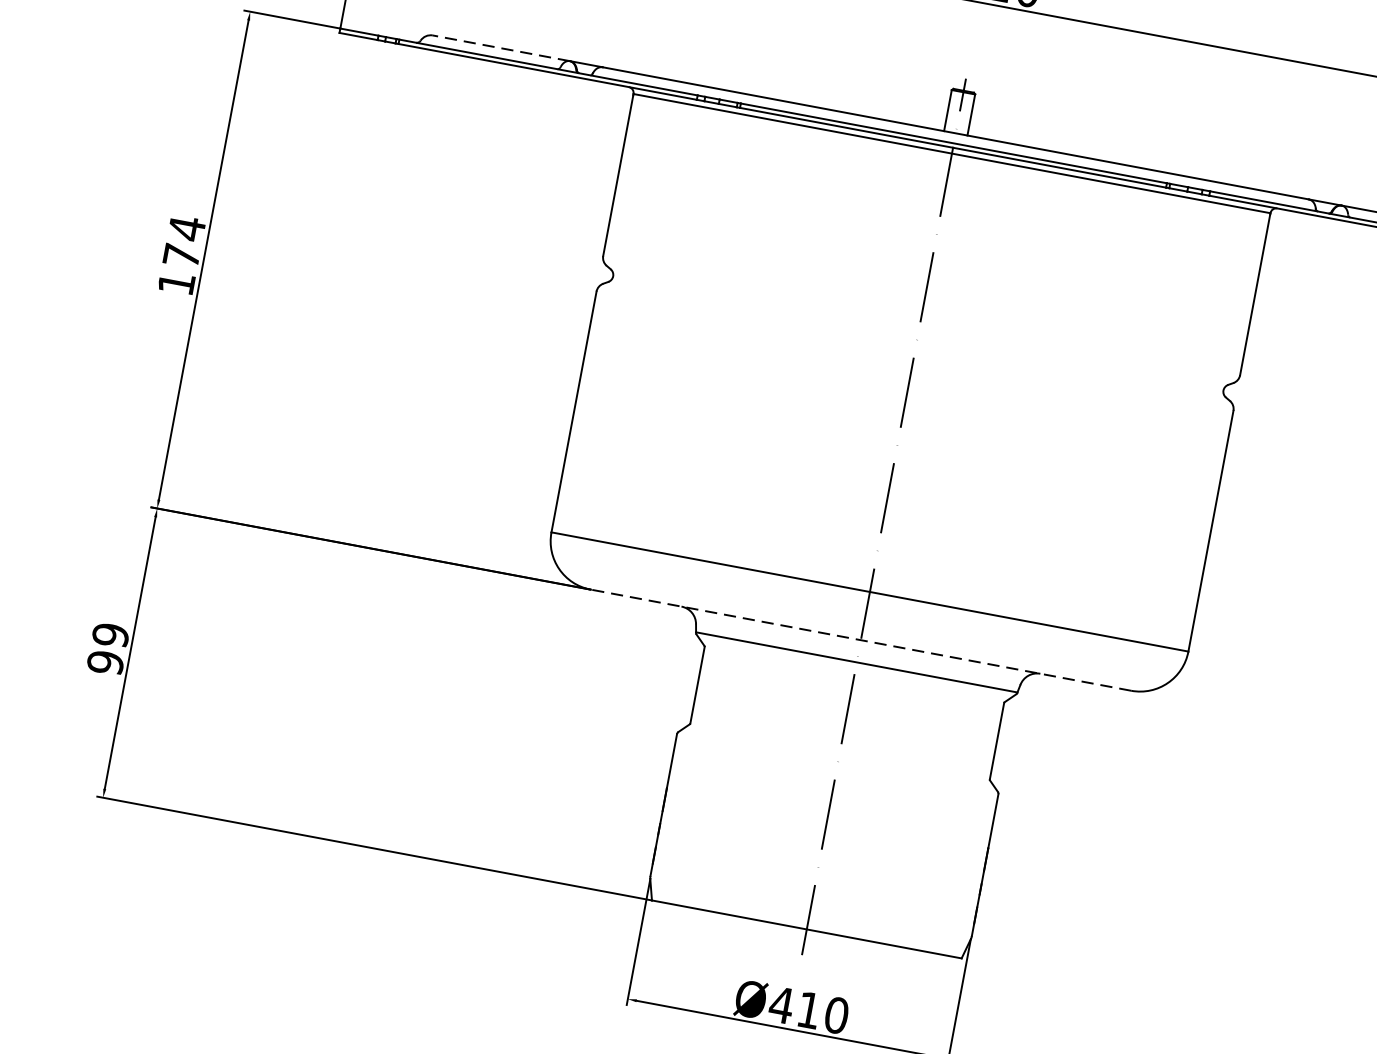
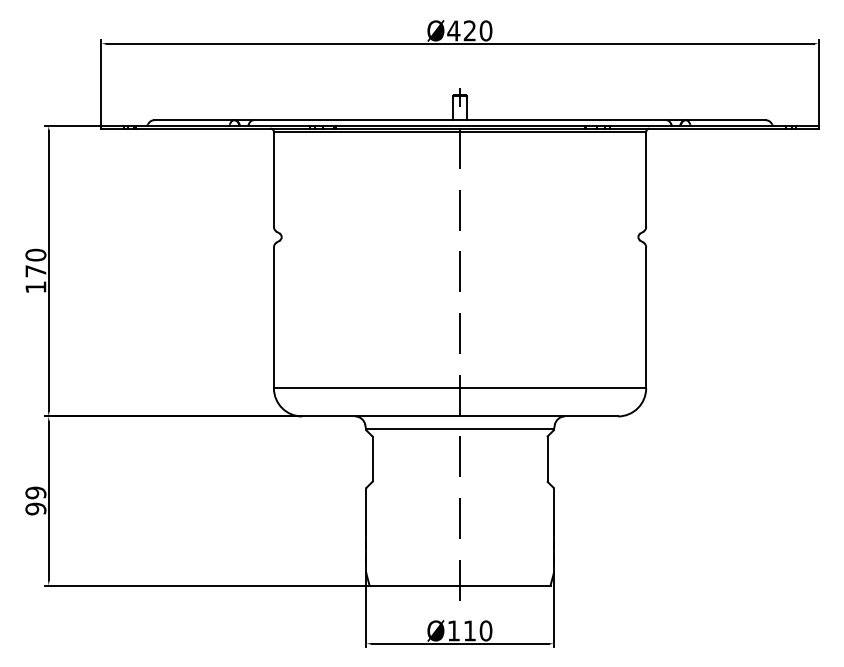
line: (499, 48) -> (193, 120), dashed -> solid
text: (186, 227) -> (35, 254), 174 -> 170
line: (861, 640) -> (460, 416), dashed -> solid
text: (781, 1004) -> (453, 630), Ø410 -> Ø110

